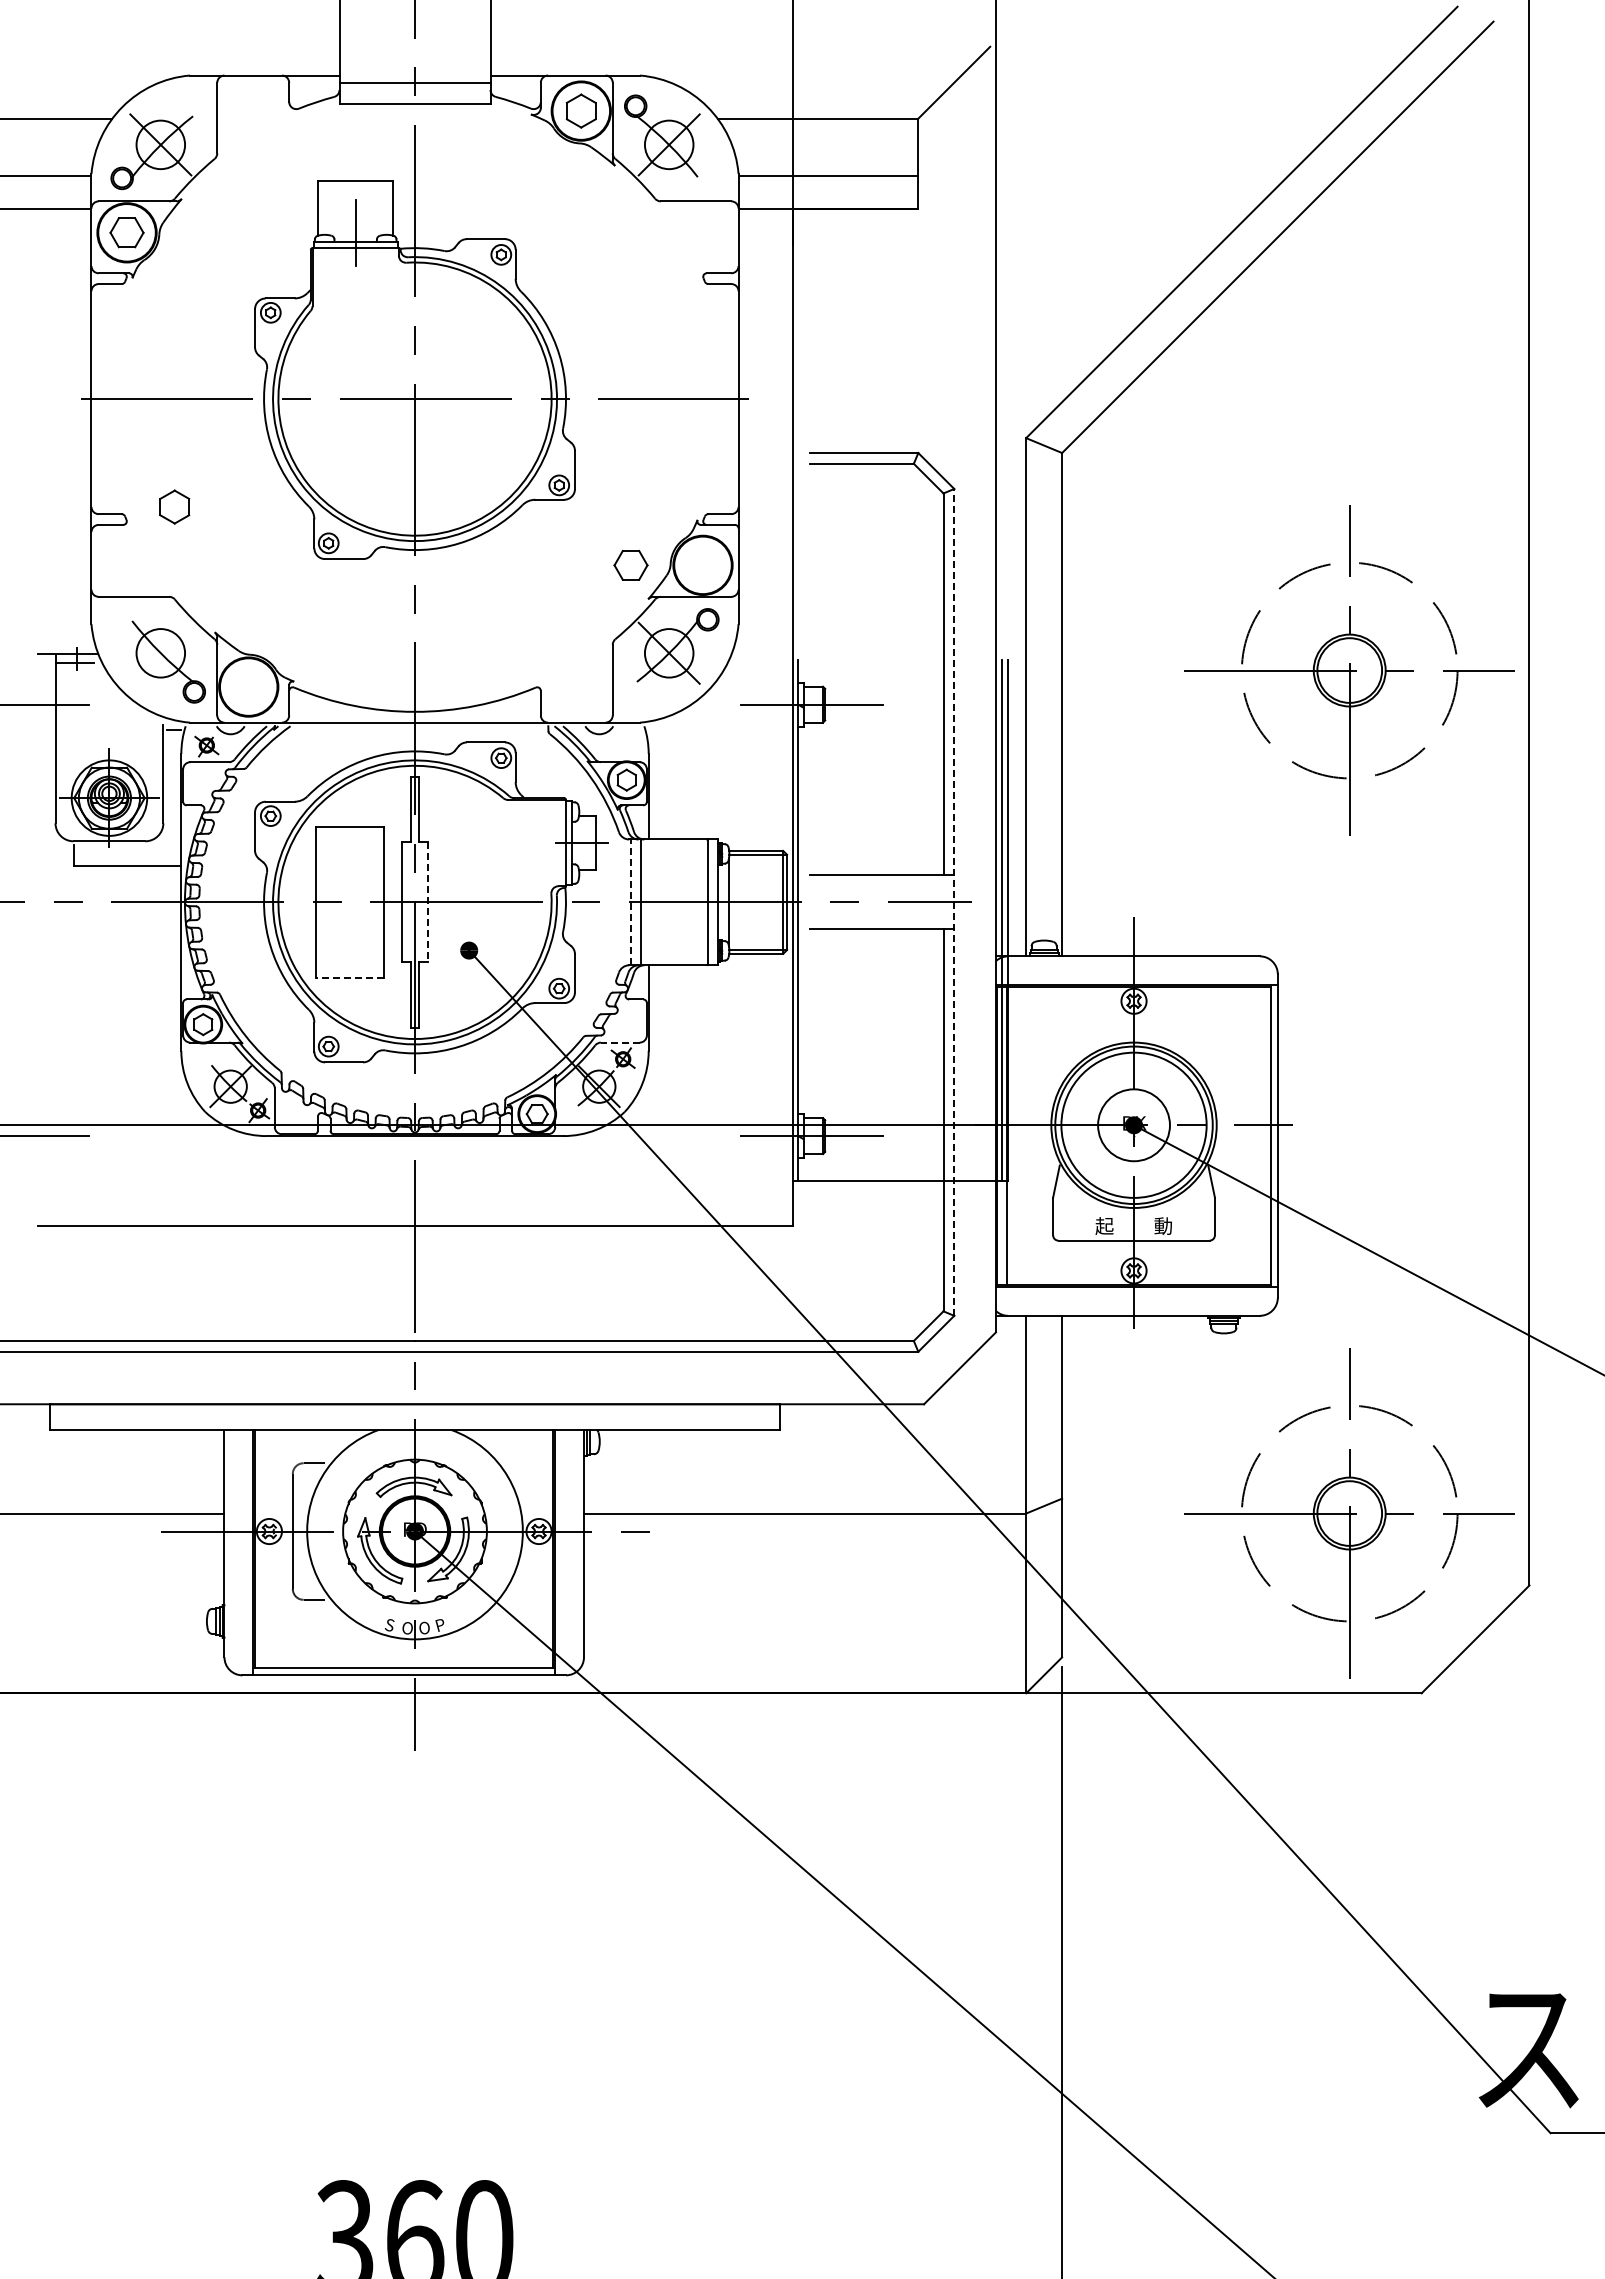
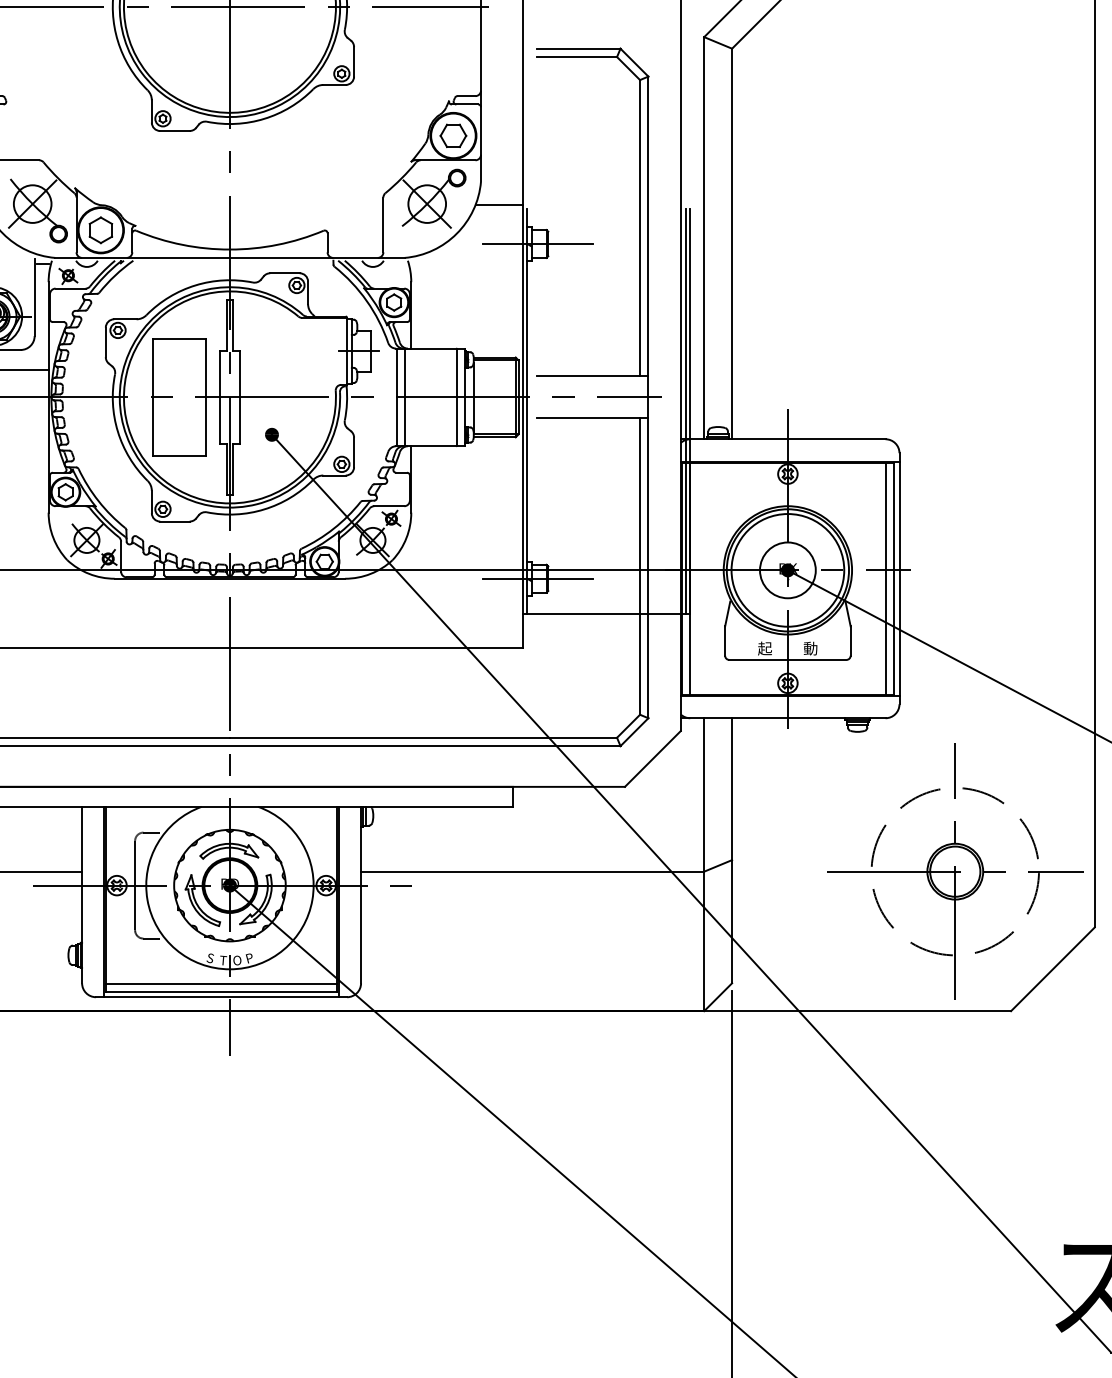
part: (174, 506) -> (100, 229), moved
part: (630, 565) -> (453, 135), moved
line: (160, 652) -> (32, 203), added
line: (761, 654) -> (498, 205), added
part: (1349, 670) -> (955, 217), removed
line: (954, 901) -> (648, 396), dashed -> solid
line: (427, 902) -> (239, 397), dashed -> solid
line: (630, 902) -> (397, 397), dashed -> solid
line: (349, 977) -> (179, 455), dashed -> solid
line: (619, 1042) -> (388, 506), dashed -> solid
line: (1260, 1135) -> (886, 578), added
text: (407, 1627) -> (224, 960), O -> T
line: (404, 1658) -> (221, 984), added

